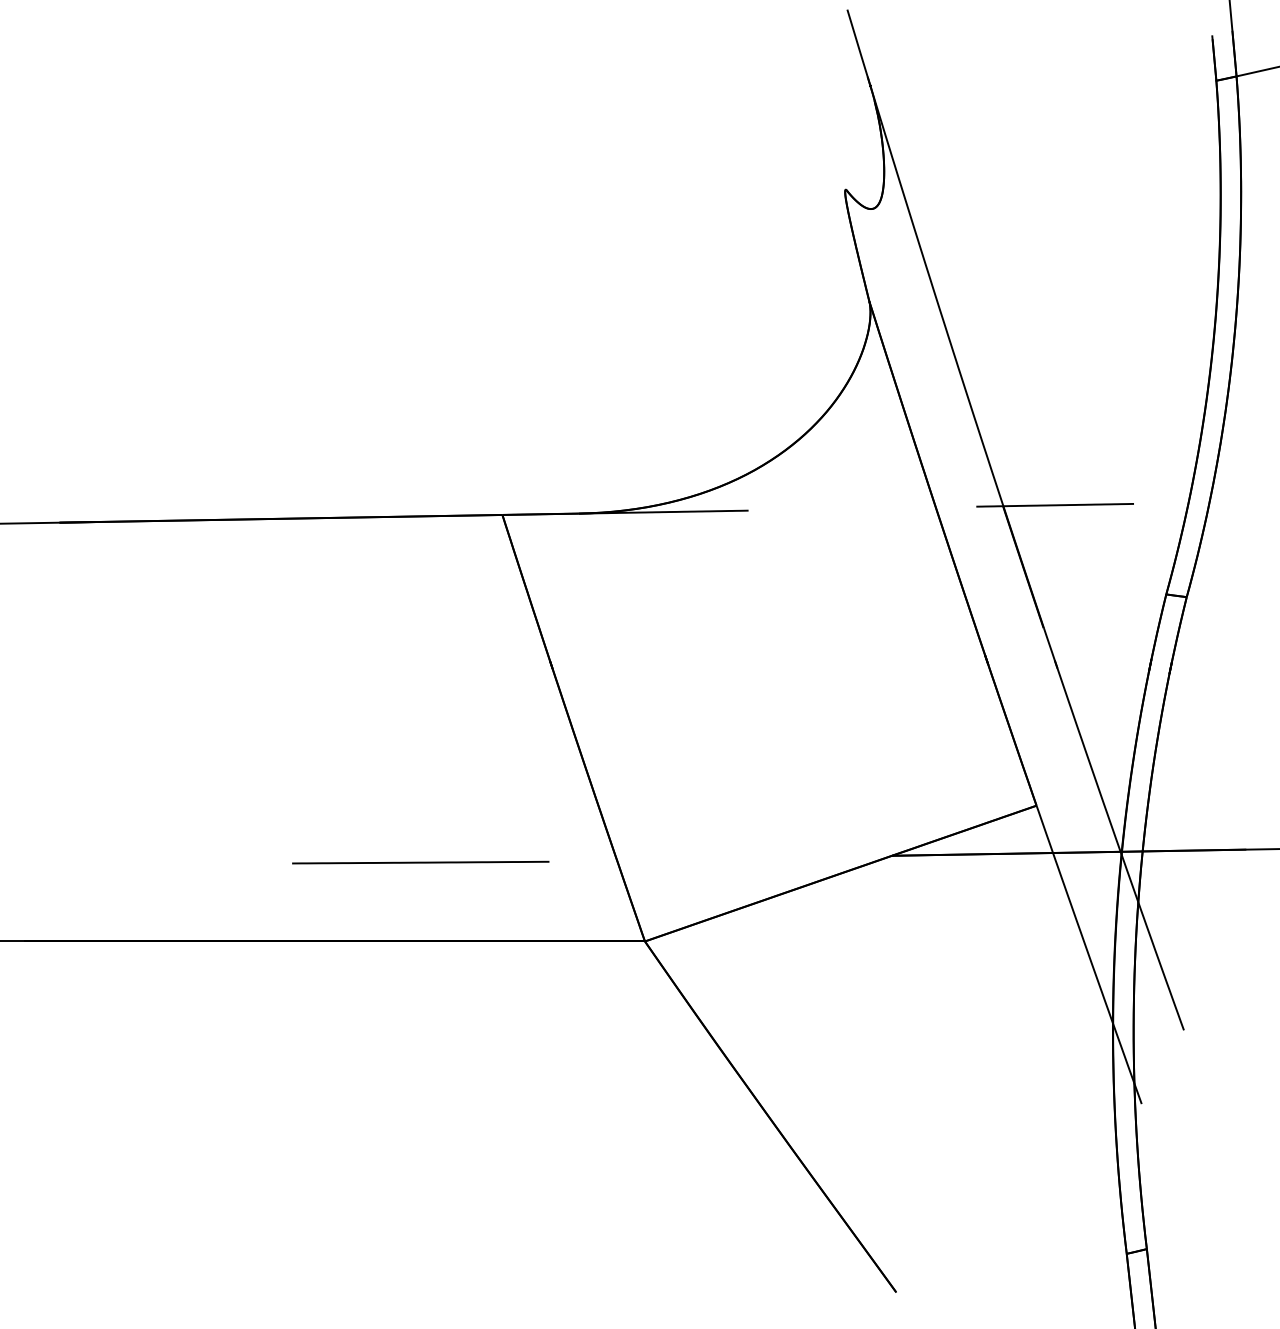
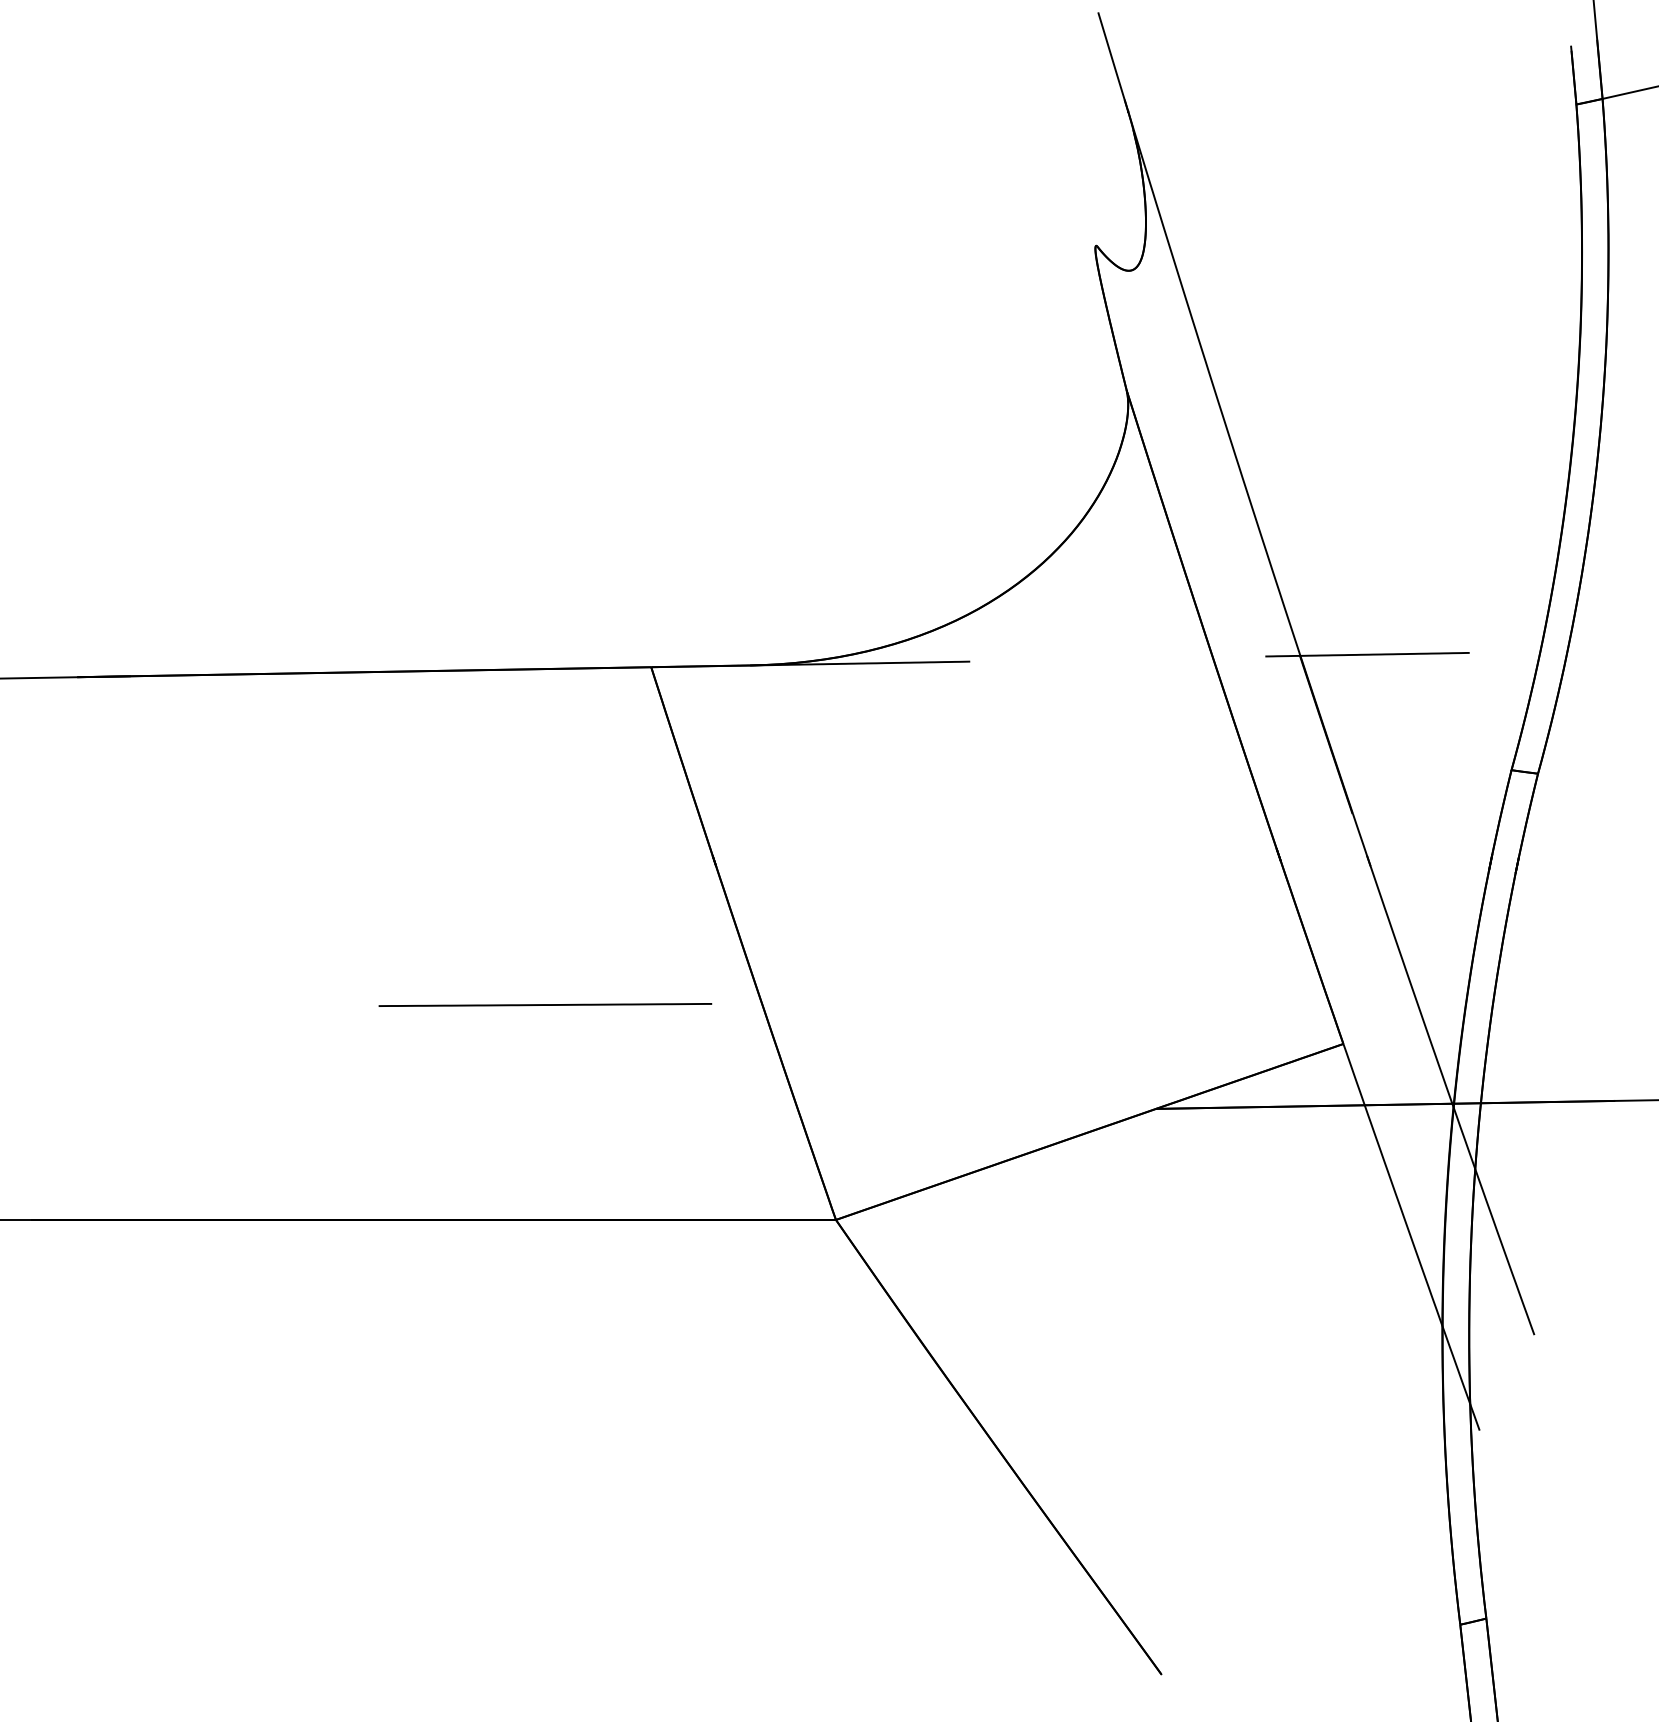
line: (420, 862) -> (545, 1004), moved

